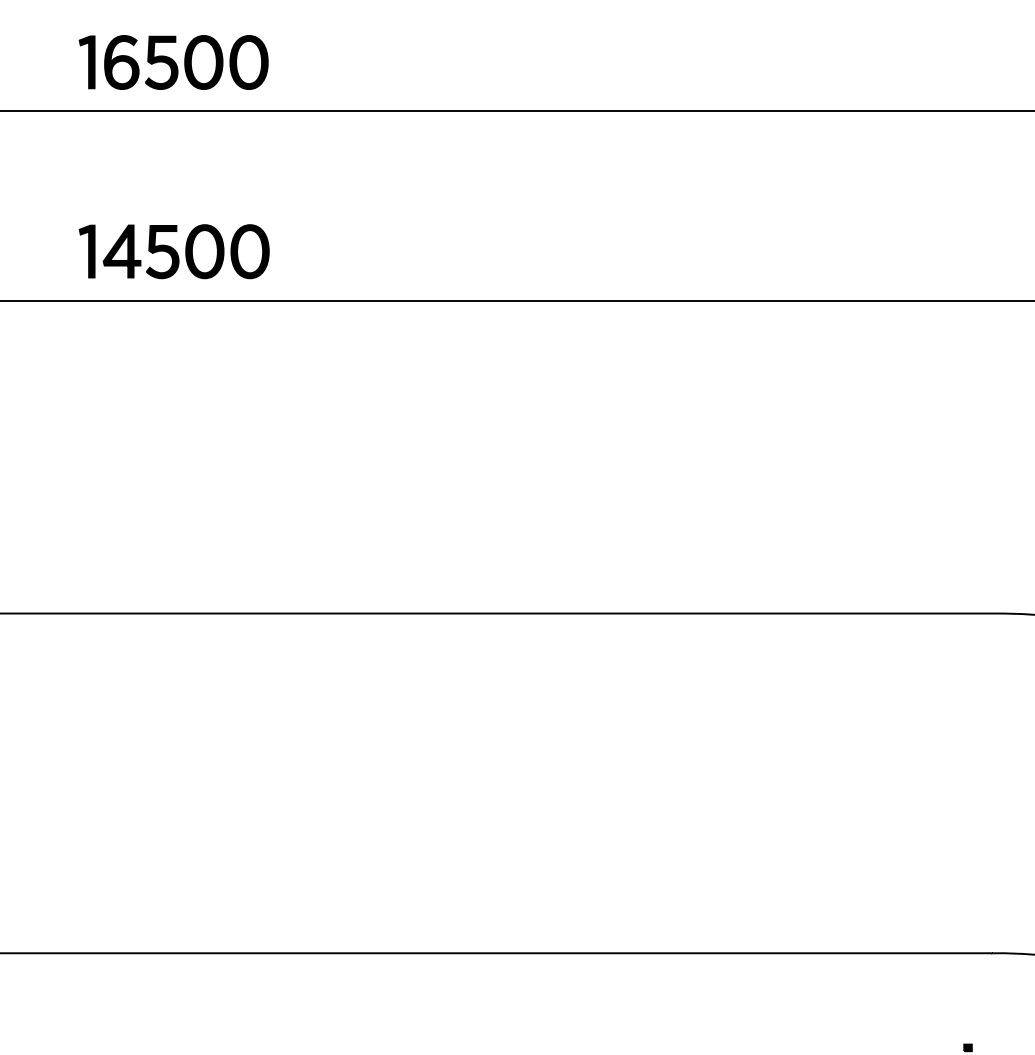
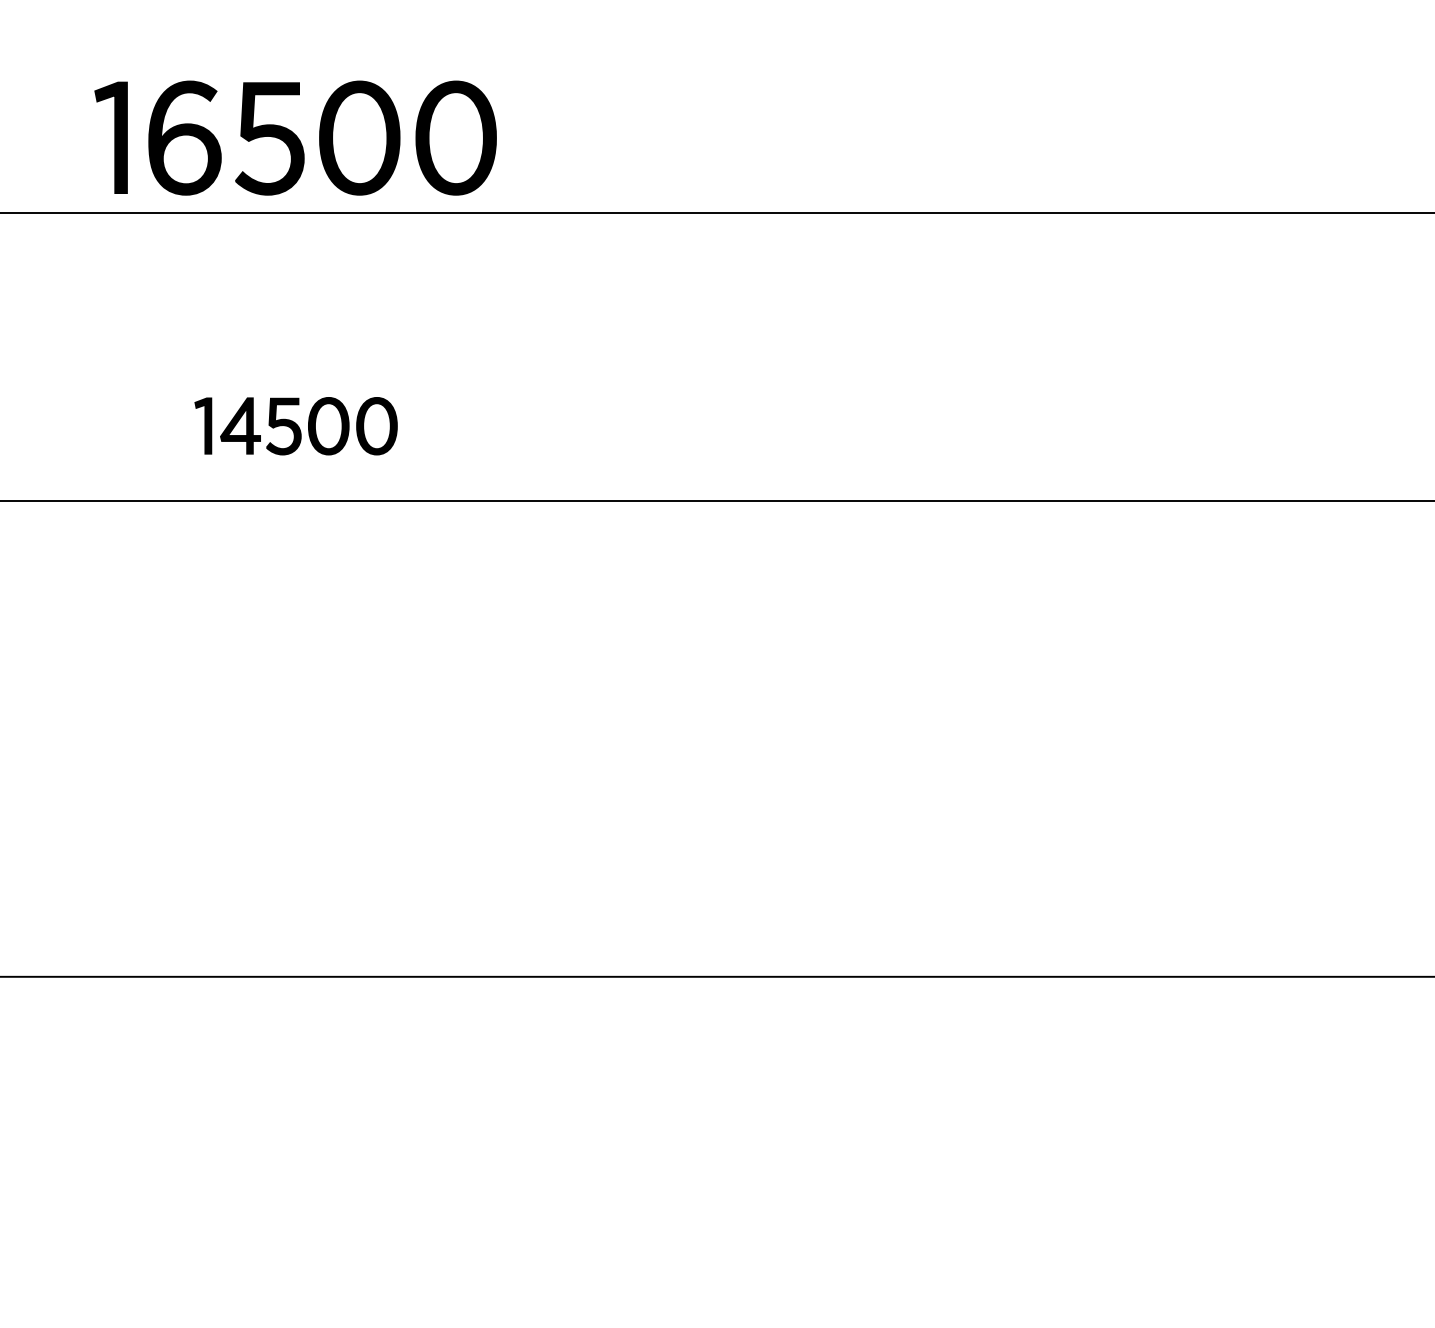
part: (173, 62) -> (295, 138), size x1.4
part: (173, 251) -> (295, 425), size x0.7

